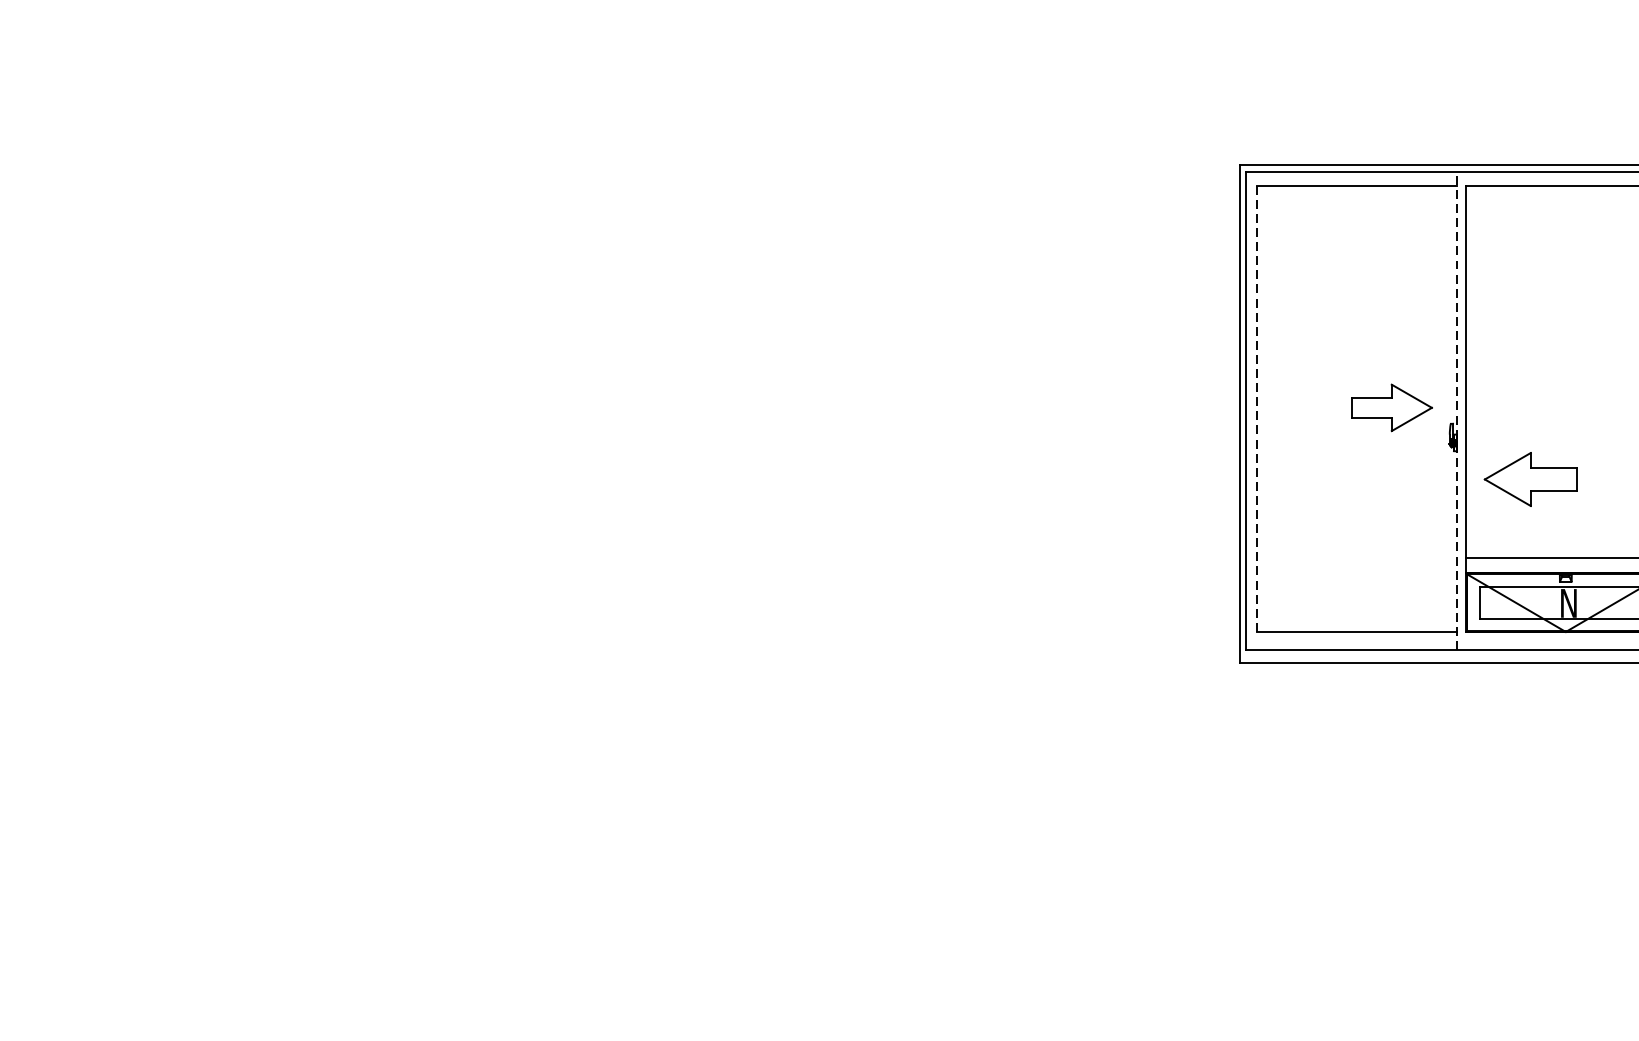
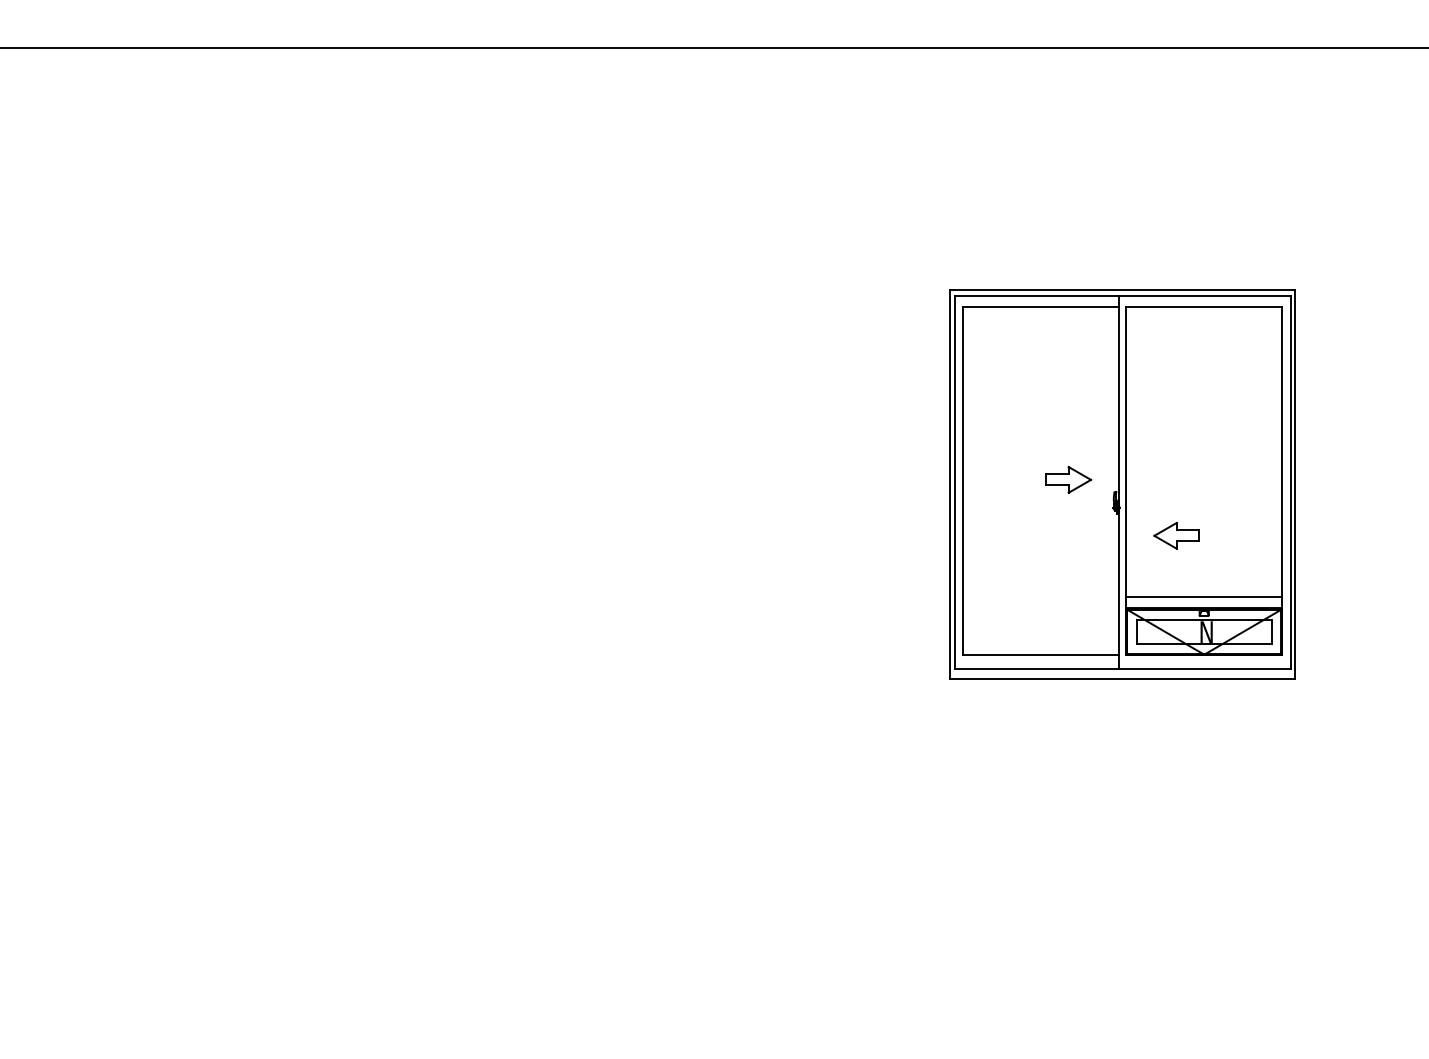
part: (1391, 407) -> (1068, 479), size x0.71
line: (1257, 409) -> (963, 481), dashed -> solid
line: (1455, 409) -> (1118, 481), dashed -> solid
part: (1530, 479) -> (1176, 535), size x0.62

